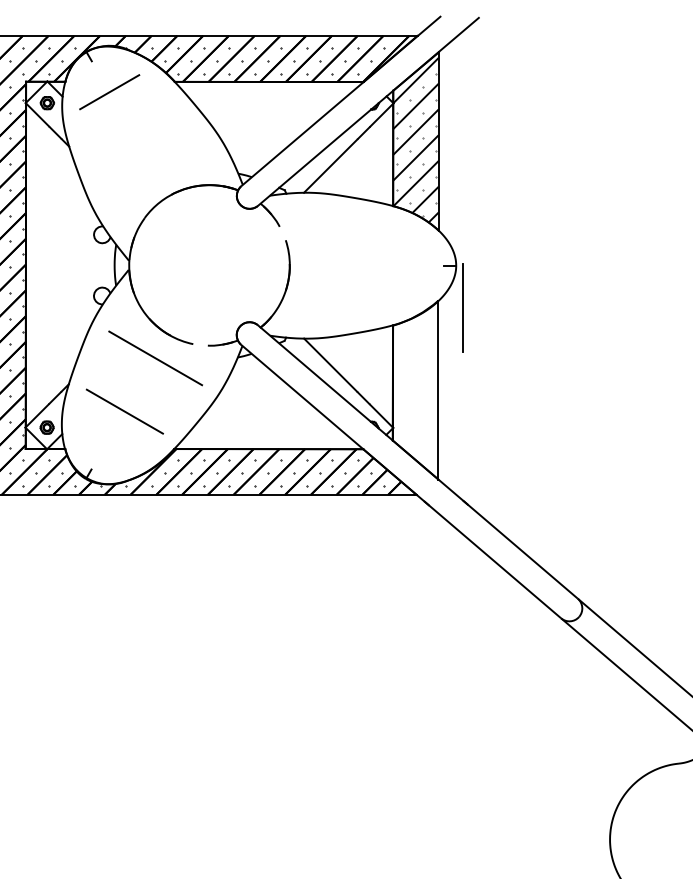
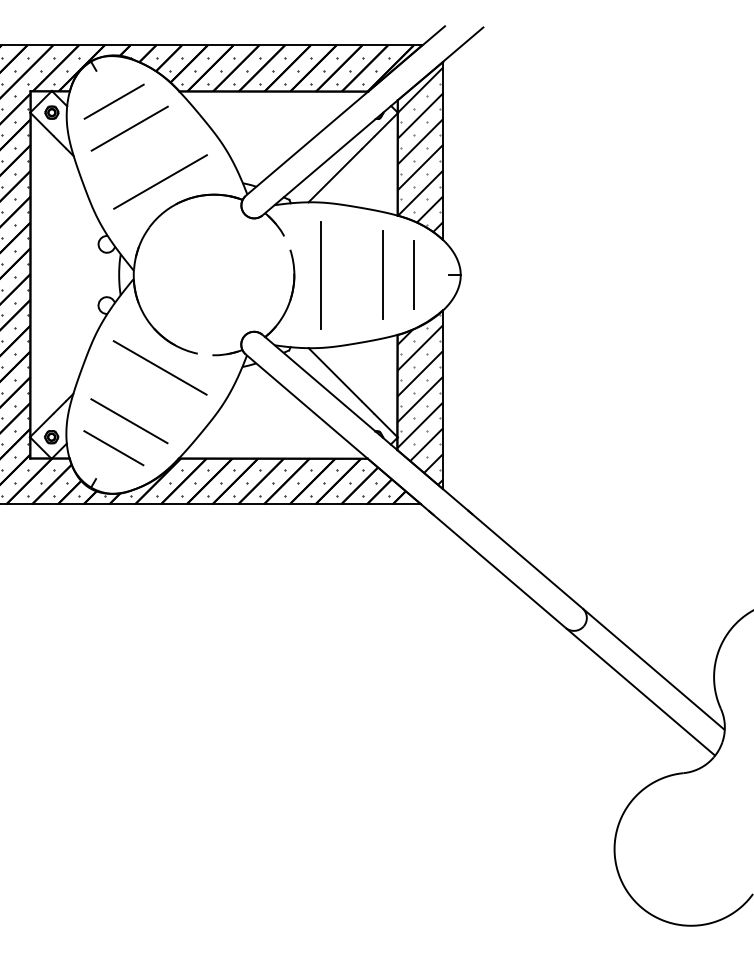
line: (124, 118) -> (129, 128), added
line: (155, 171) -> (160, 181), added
line: (316, 264) -> (321, 274), added
line: (408, 264) -> (413, 274), added
line: (462, 306) -> (382, 274), moved
hatch: (414, 389) -> (419, 399), added
line: (108, 438) -> (113, 448), added

